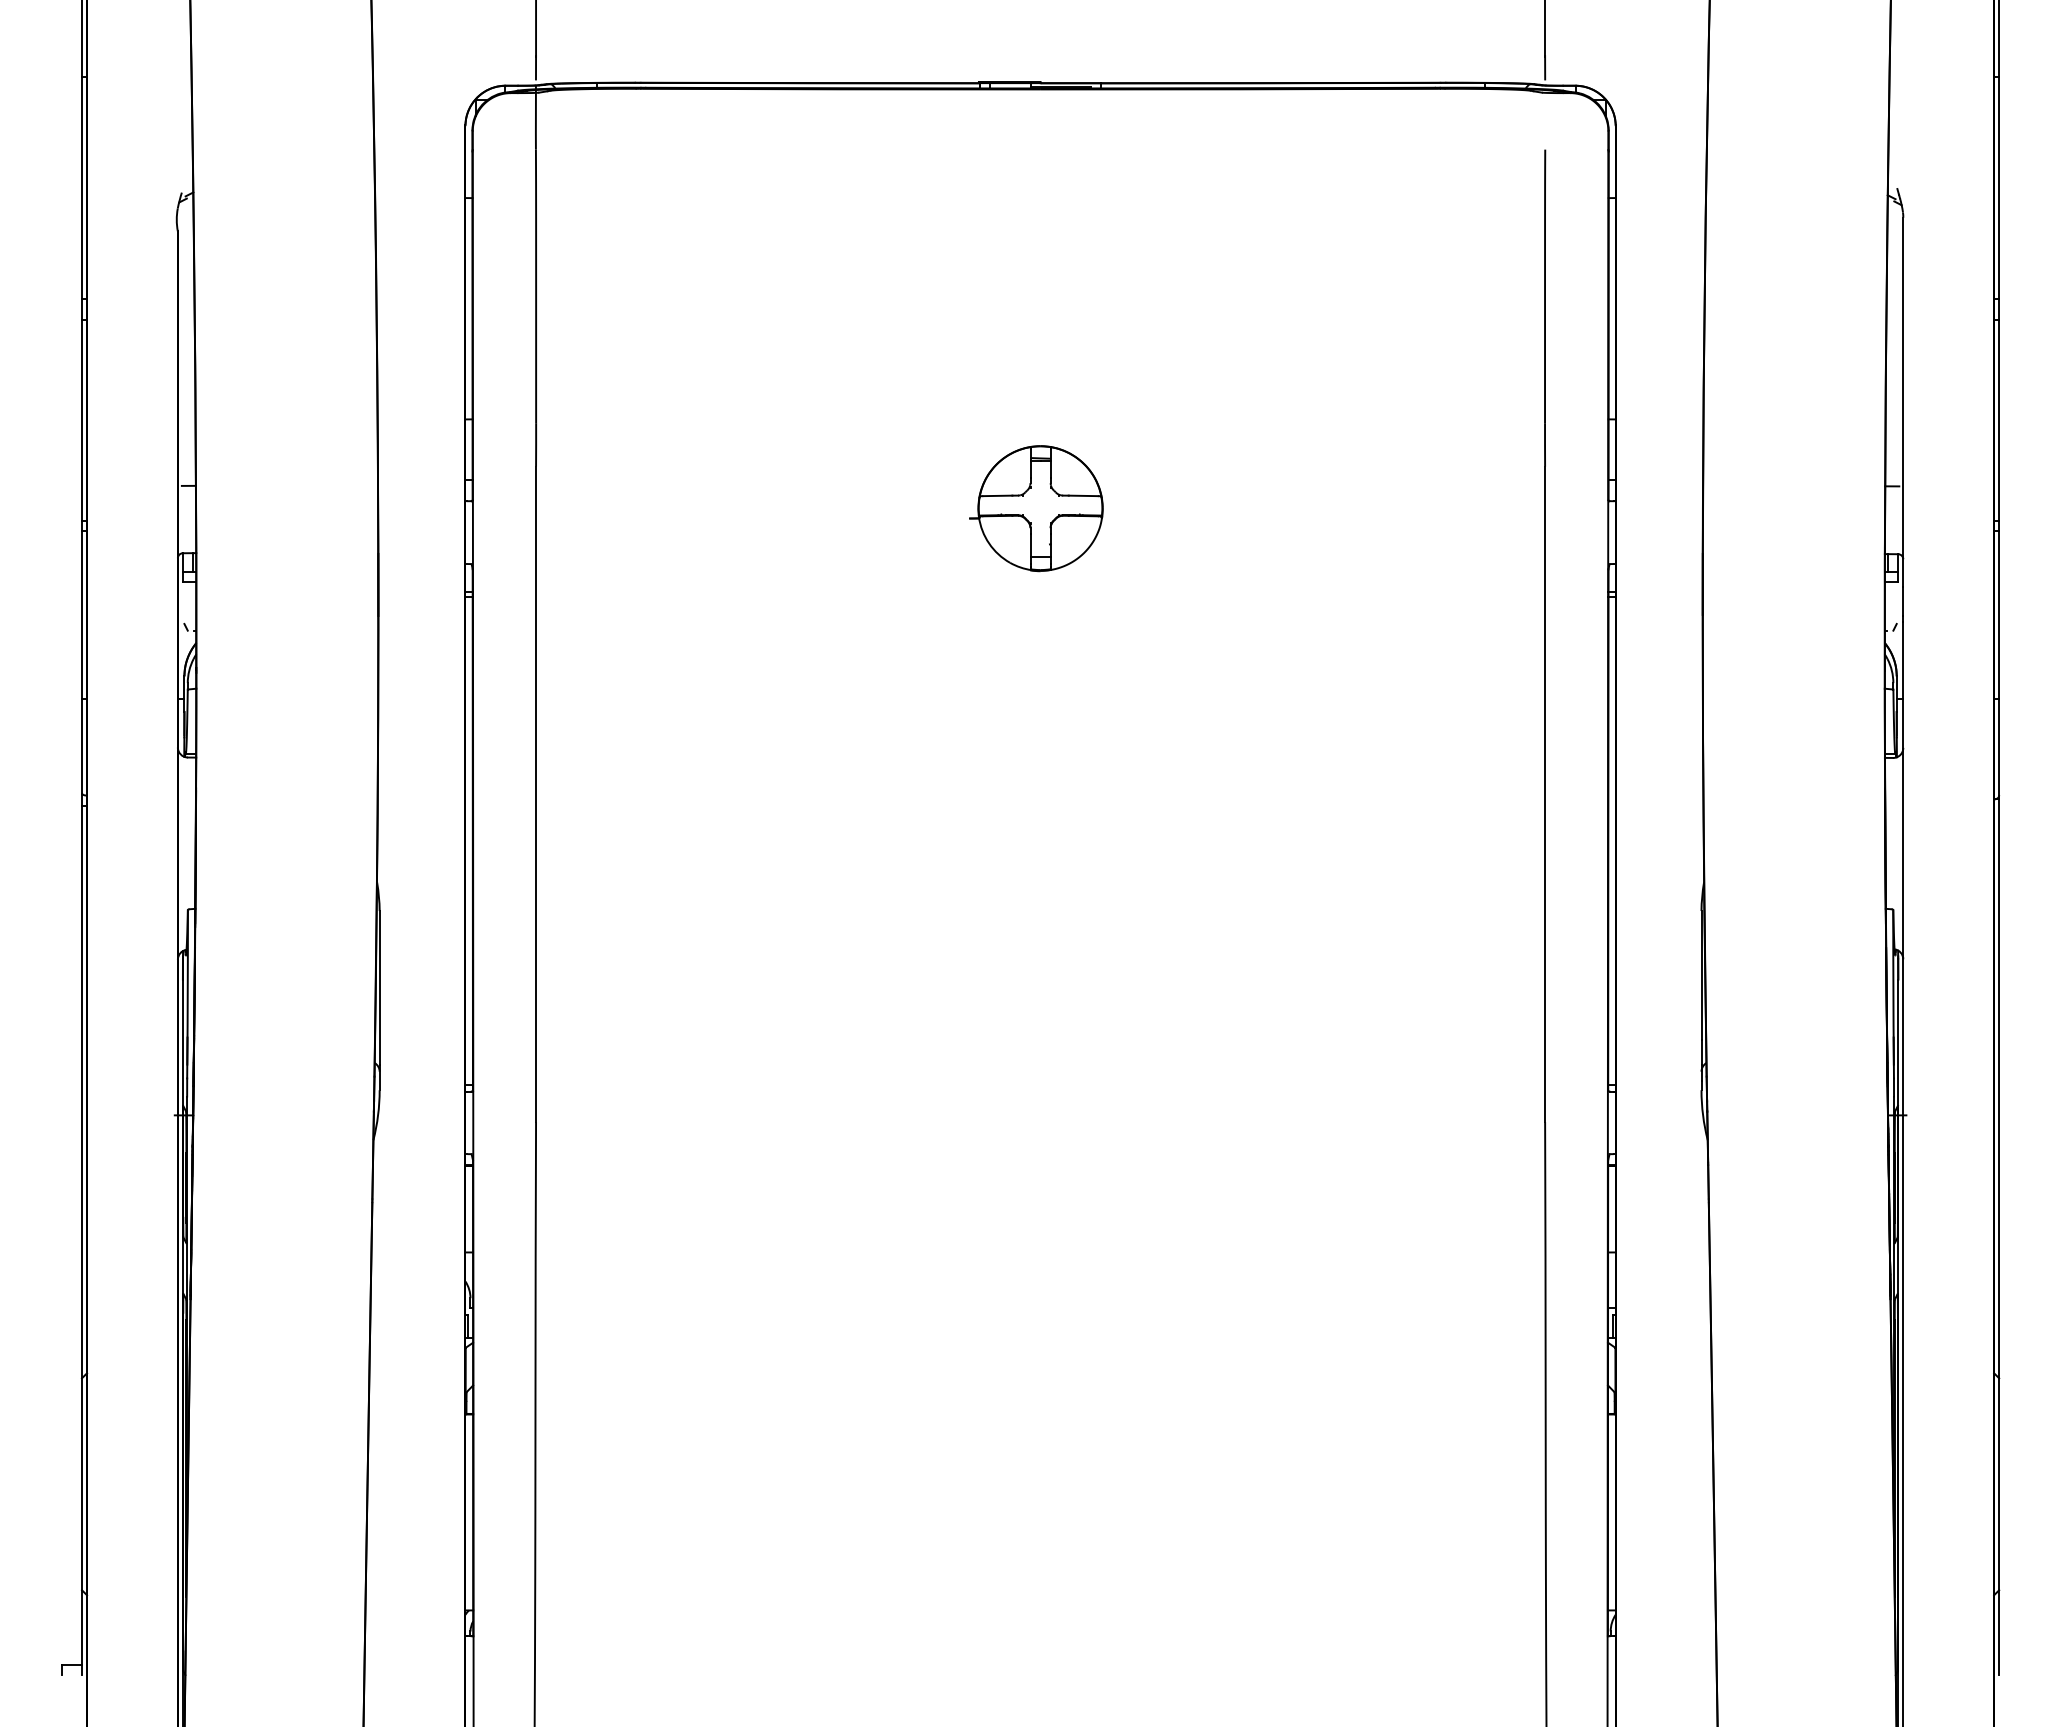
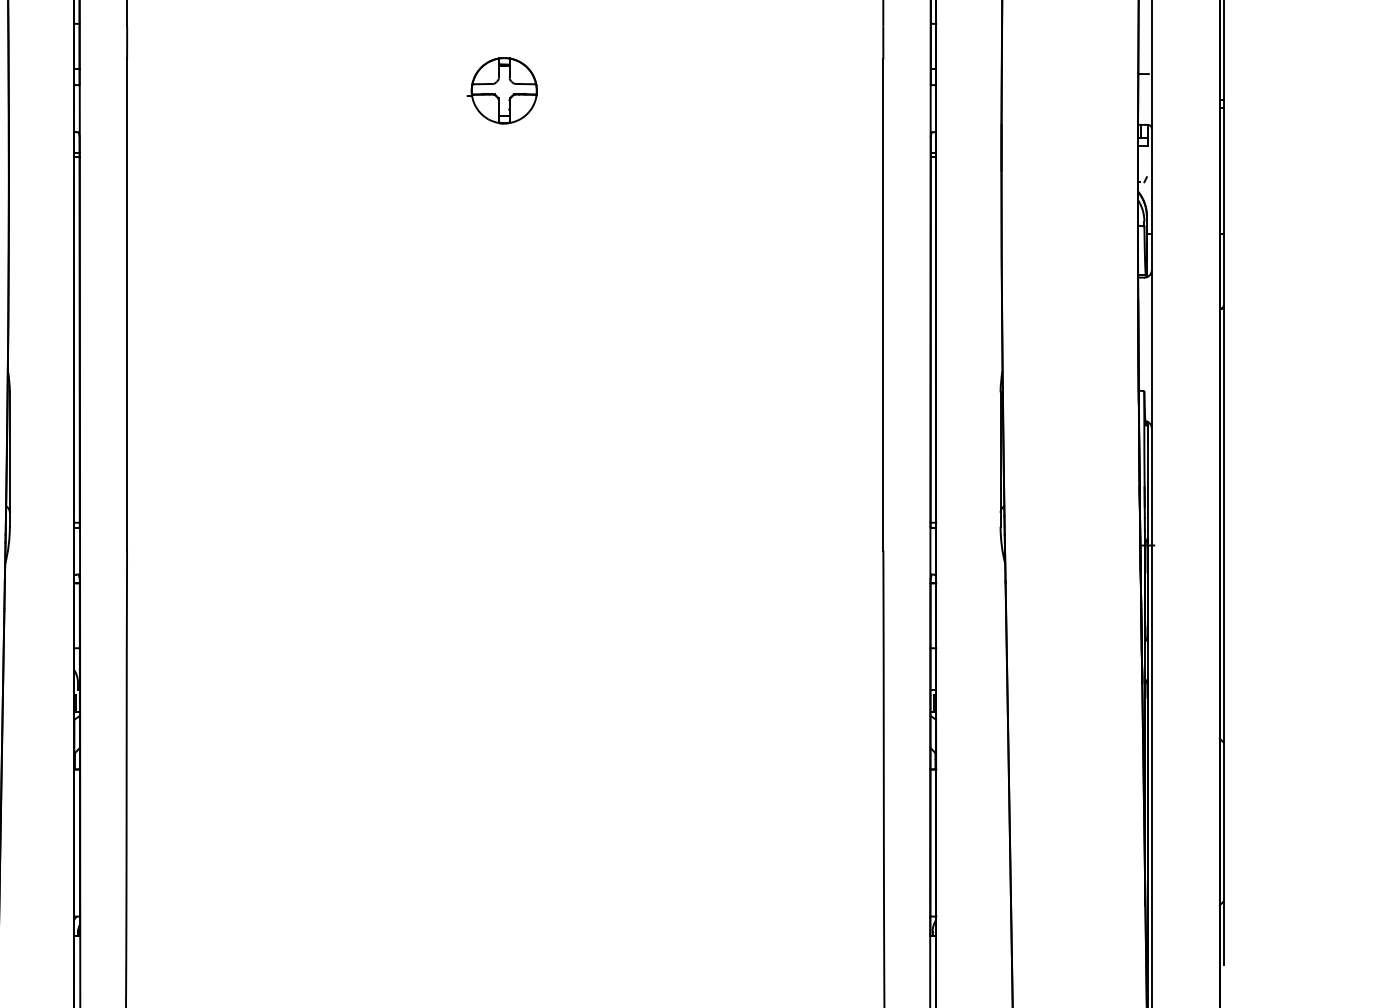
part: (1036, 508) -> (502, 90), size x0.7

